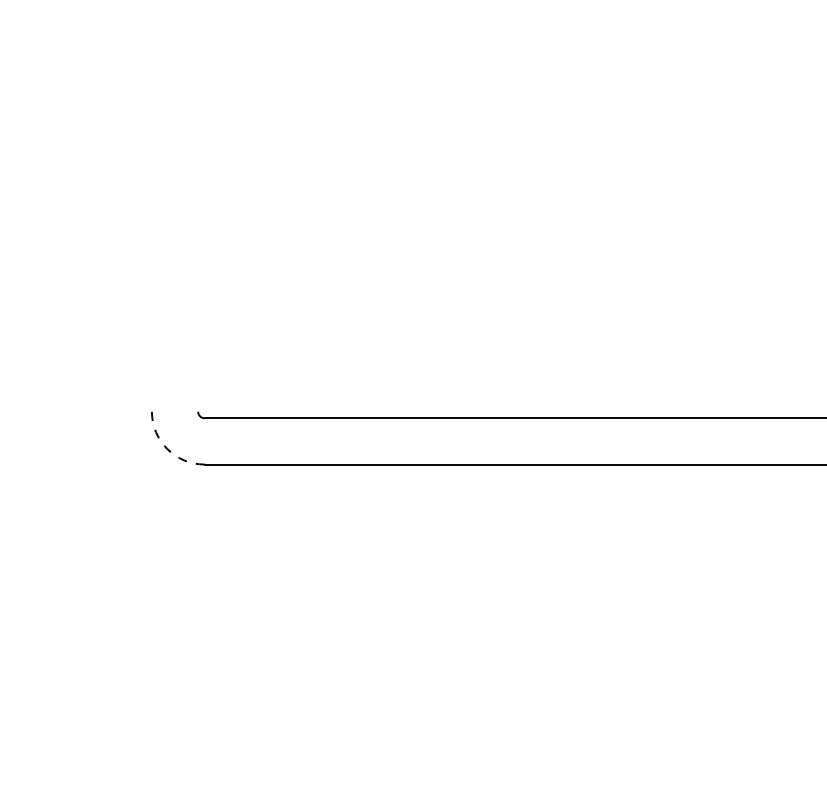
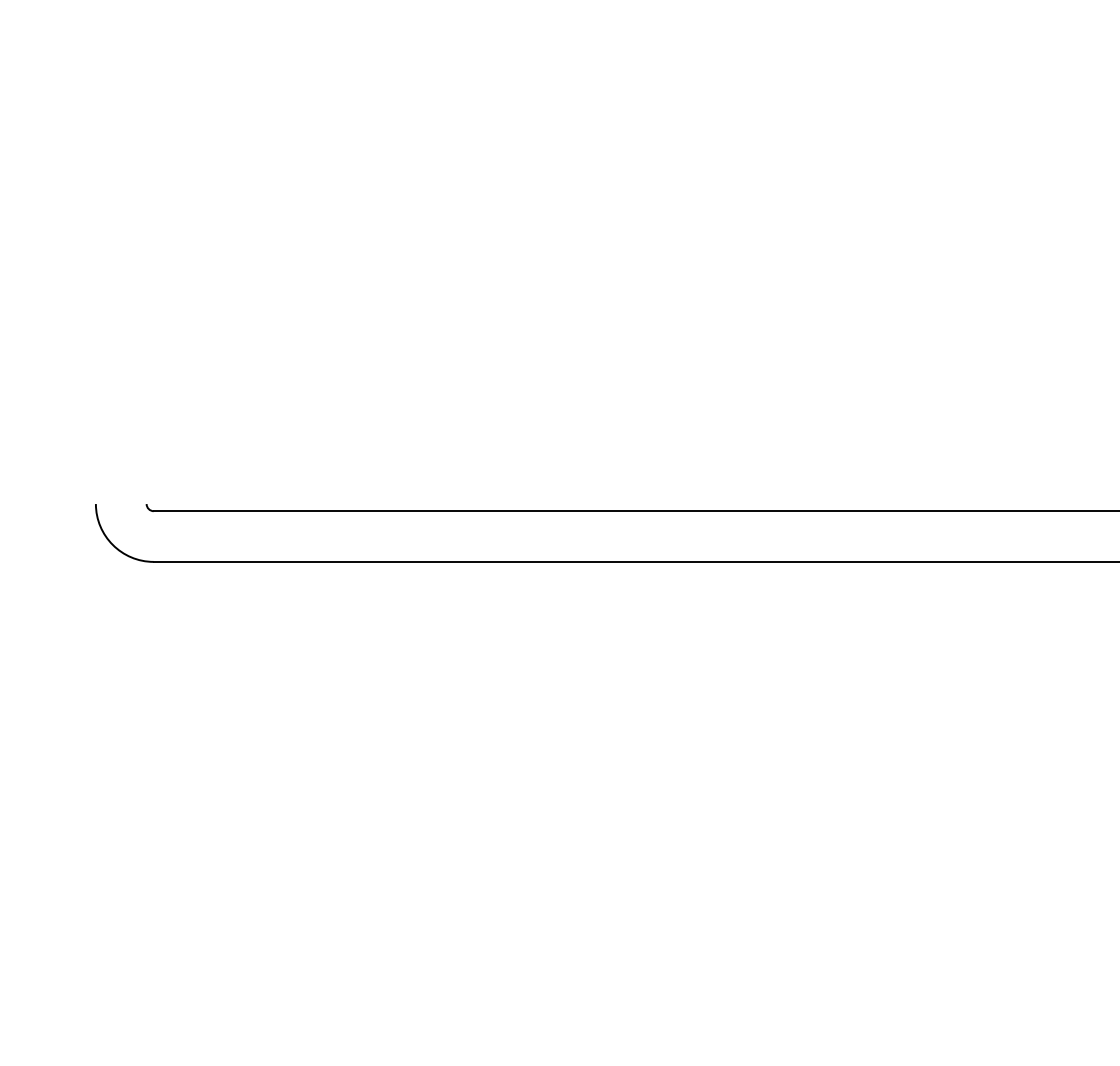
arc: (167, 448) -> (112, 544), dashed -> solid

